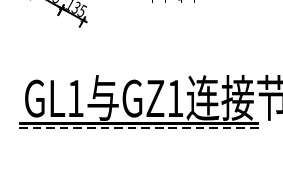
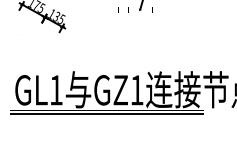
line: (138, 128) -> (107, 114), dashed -> solid

